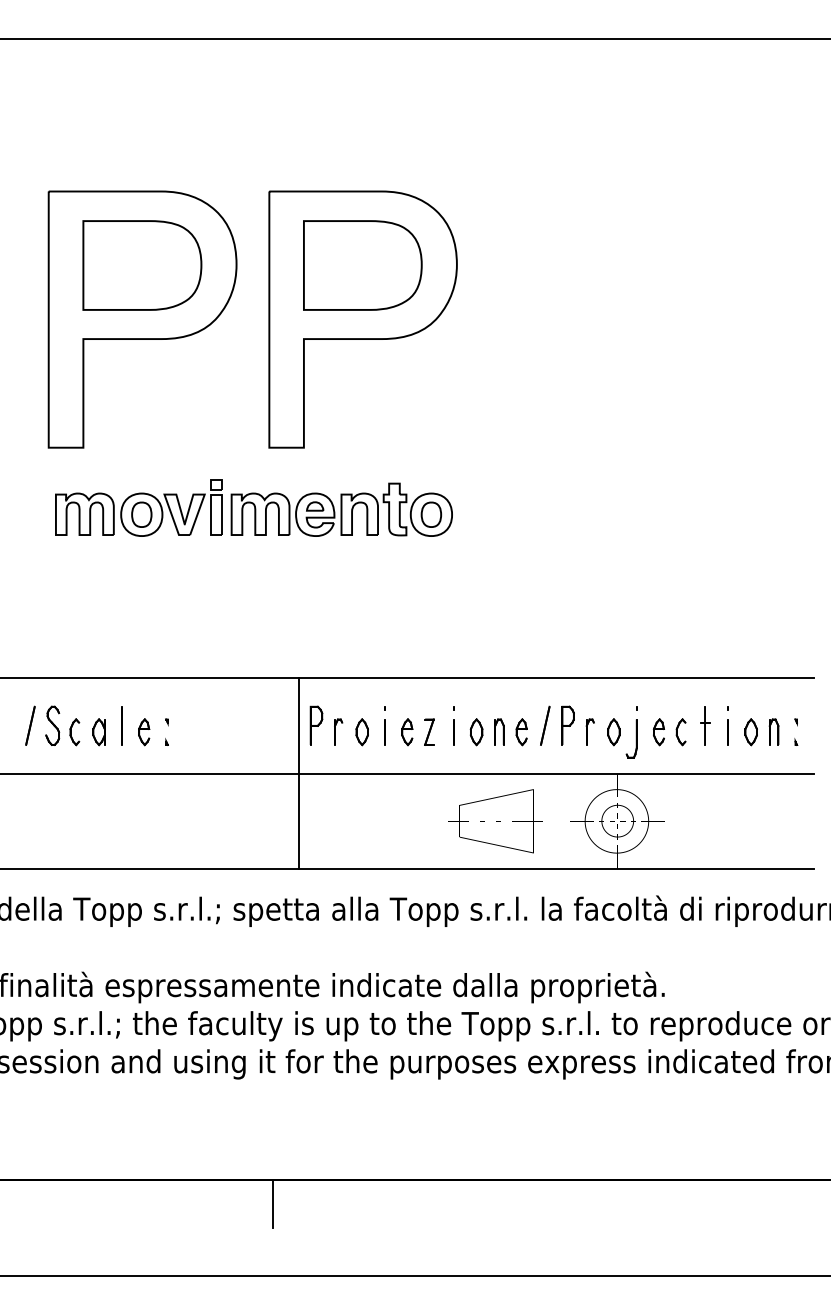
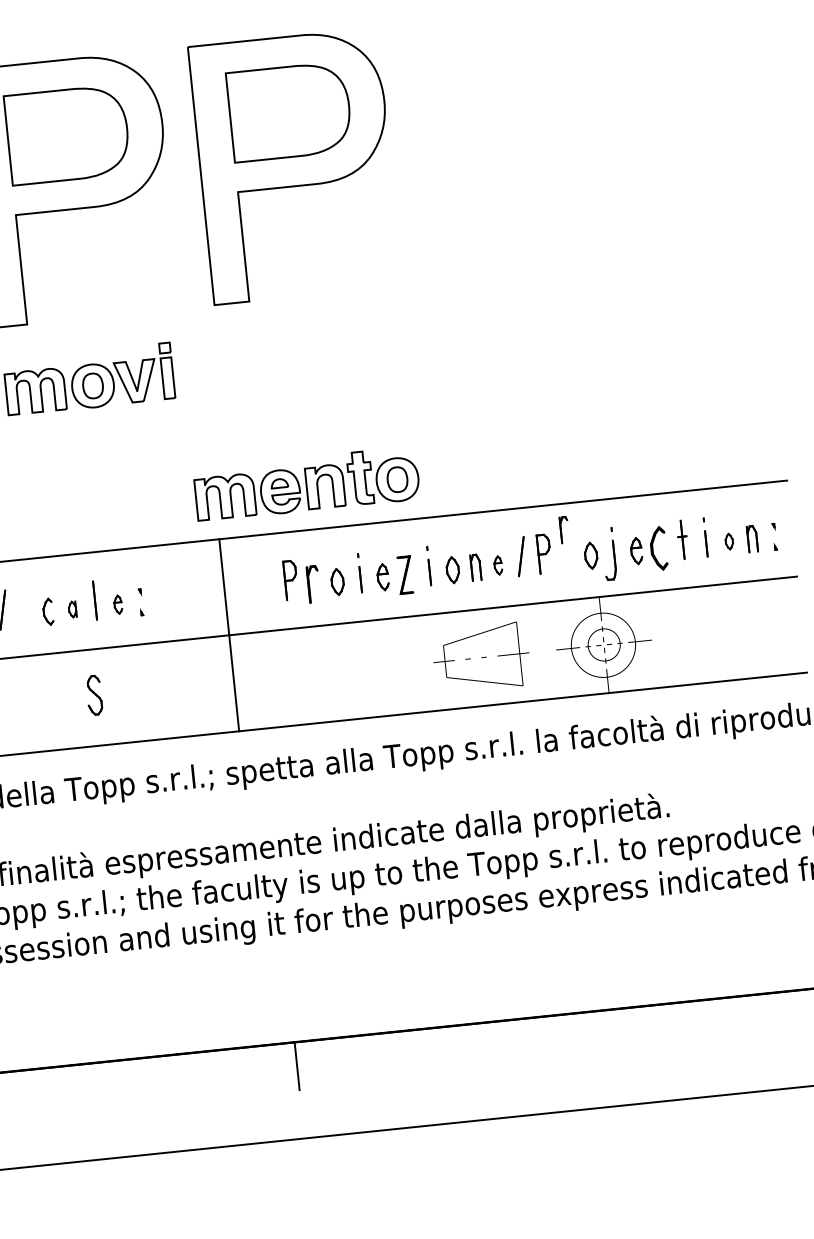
part: (341, 509) -> (306, 483), moved
part: (52, 725) -> (94, 695), moved
part: (338, 731) -> (313, 583), size x1.4
part: (429, 731) -> (405, 574), size x1.4
part: (589, 731) -> (563, 529), moved
part: (98, 732) -> (72, 609), size x0.6
part: (144, 732) -> (118, 604), size x0.7
part: (521, 732) -> (498, 565), size x0.7
part: (680, 732) -> (658, 549), size x1.6
part: (750, 732) -> (728, 541), size x0.6
line: (299, 773) -> (229, 635), moved

